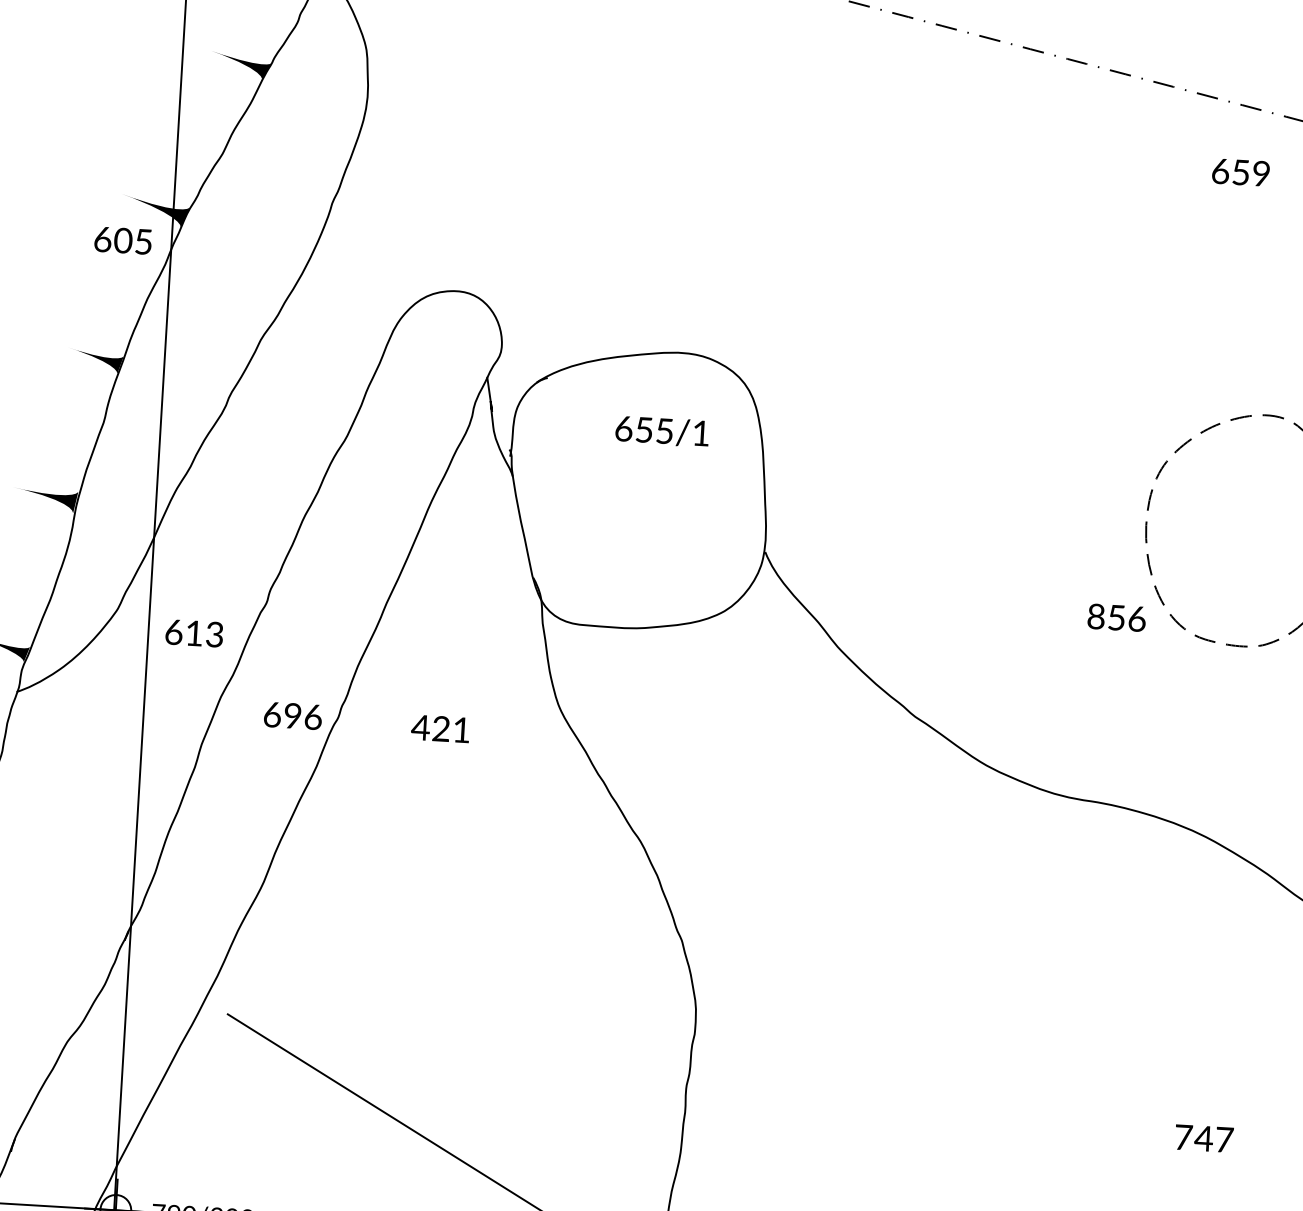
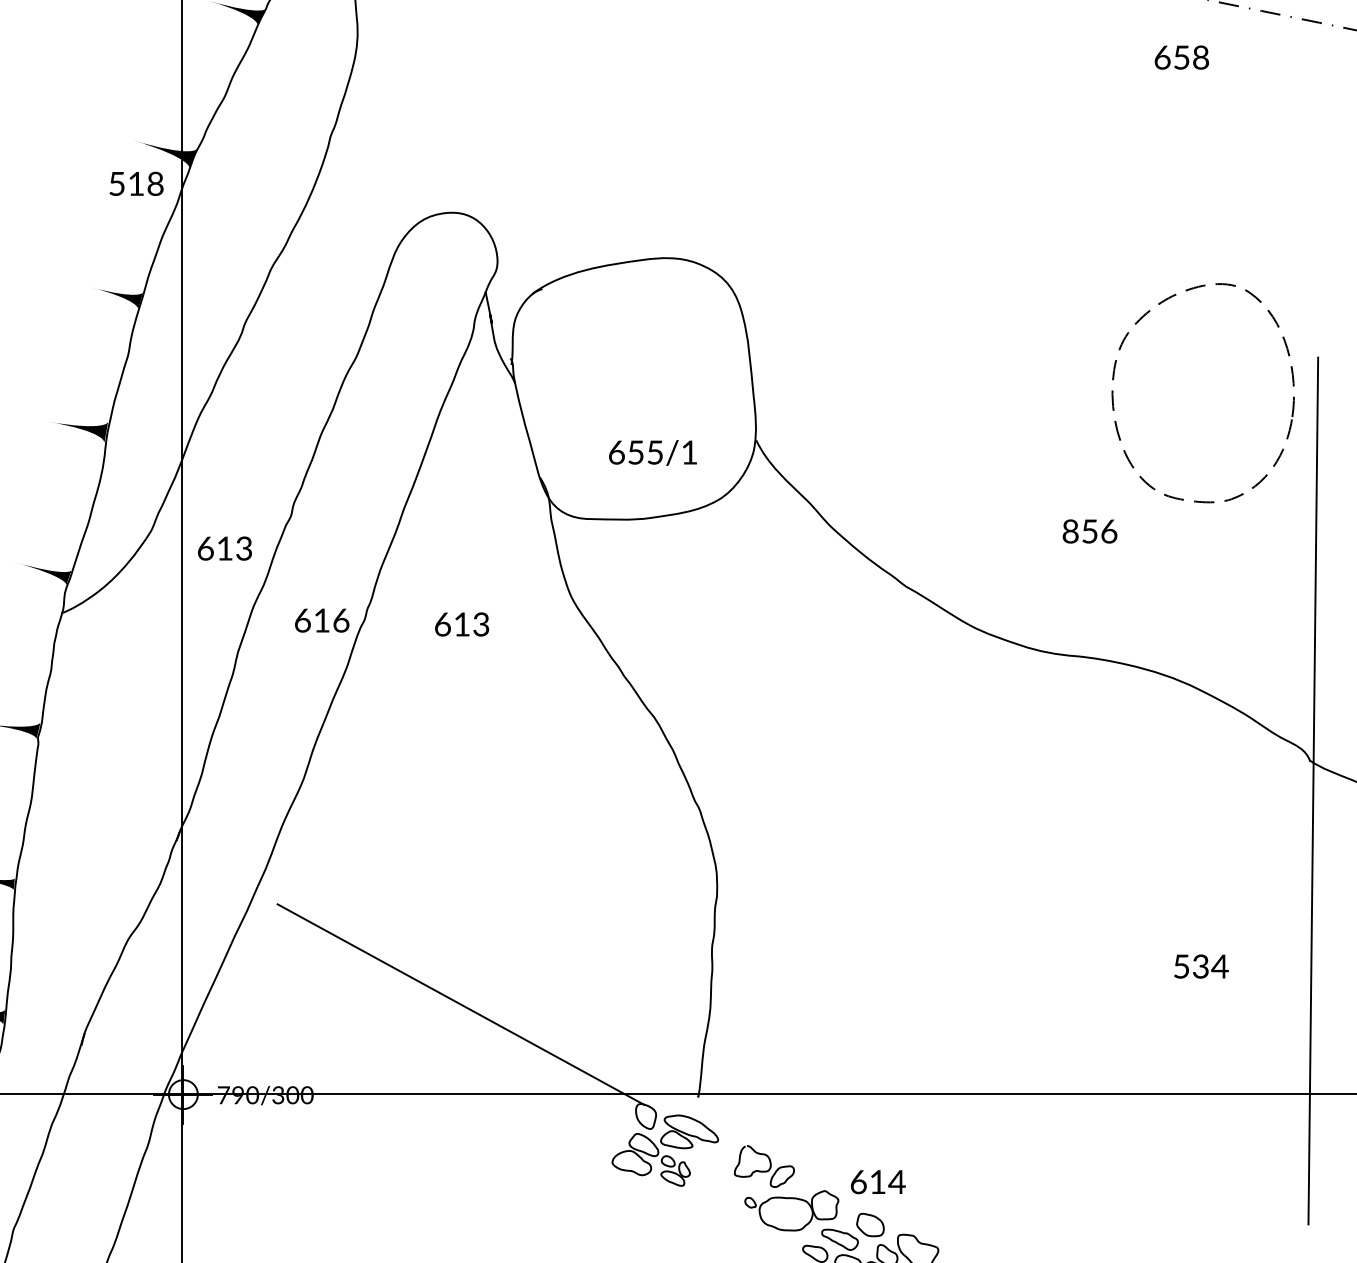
text: (1260, 174) -> (1200, 58), 659 -> 658
text: (123, 240) -> (136, 183), 605 -> 518
text: (661, 430) -> (652, 452), moved
text: (1116, 617) -> (1089, 531), moved
text: (292, 715) -> (321, 620), 696 -> 616
text: (440, 728) -> (461, 624), 421 -> 613
text: (1203, 1138) -> (1200, 966), 747 -> 534

